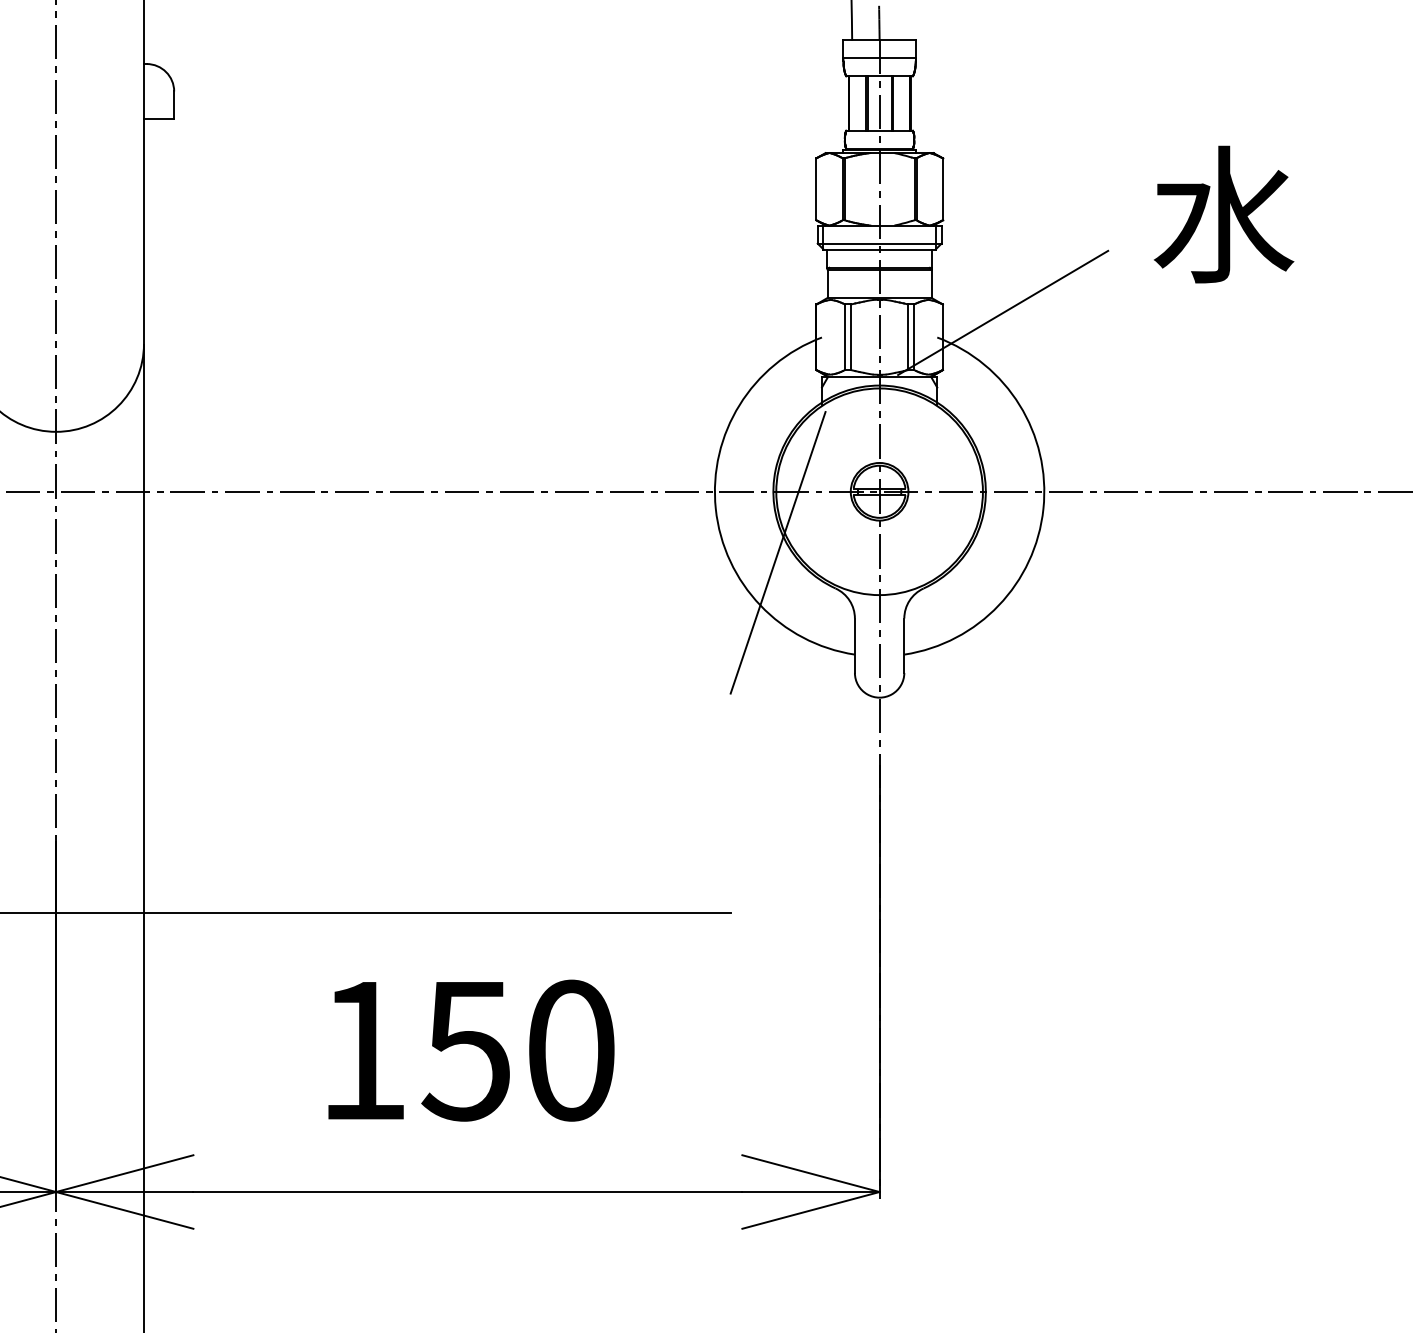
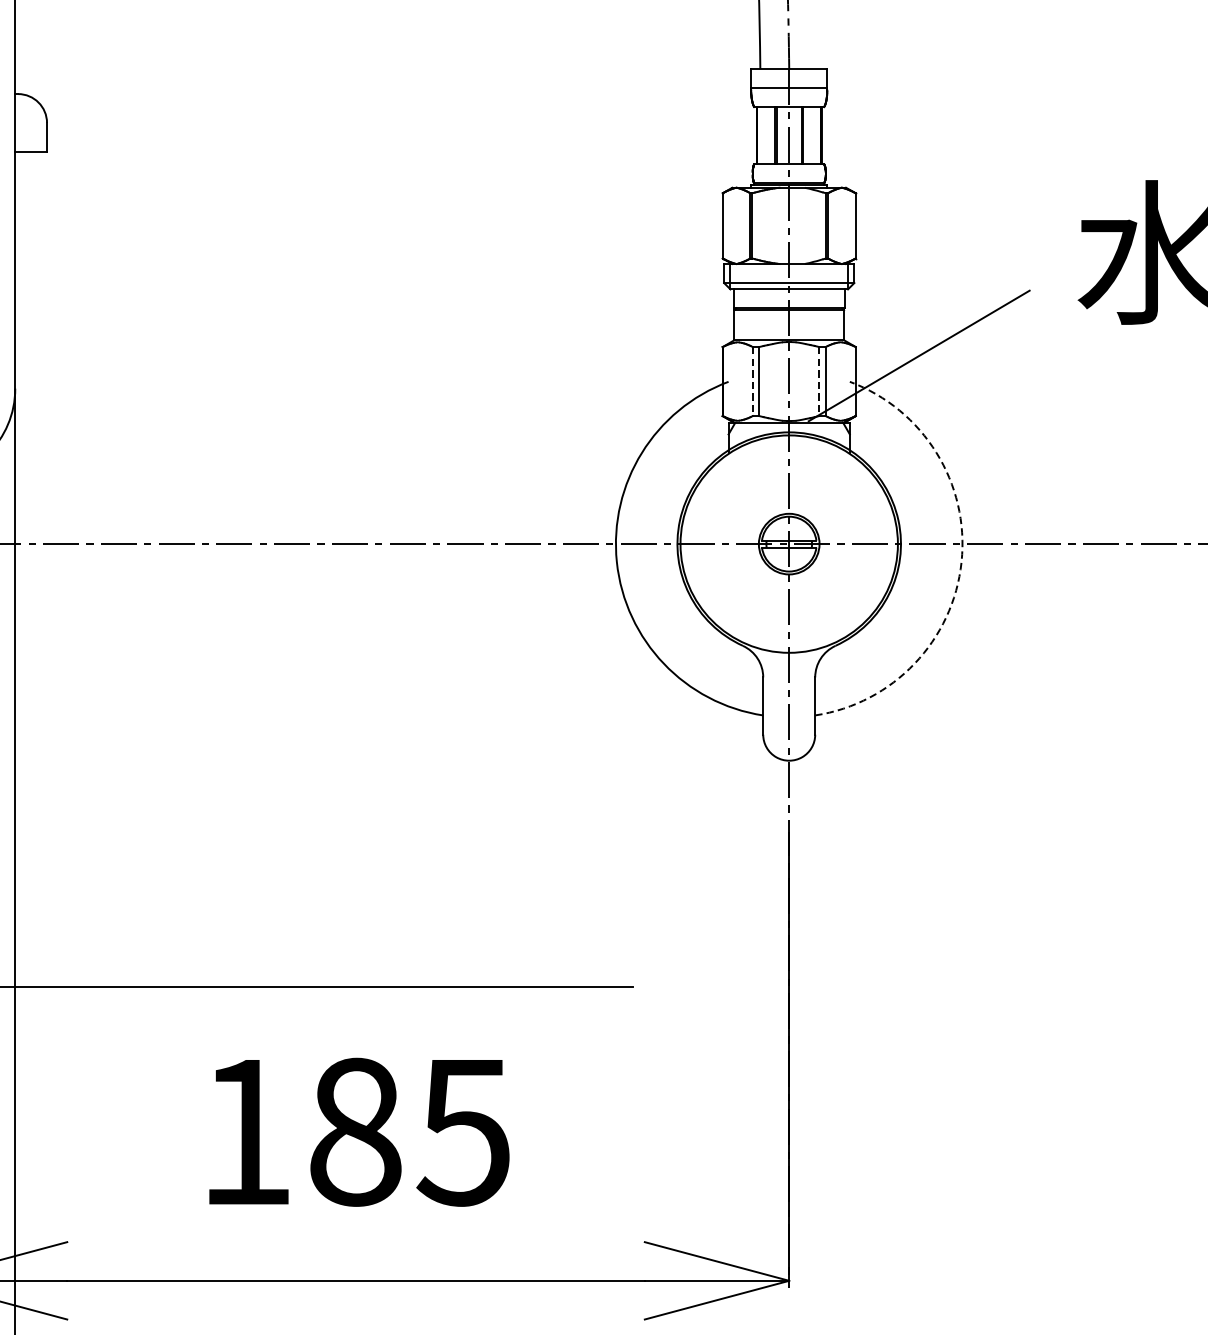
line: (845, 337) -> (753, 381), solid -> dashed
line: (908, 337) -> (819, 381), solid -> dashed
arc: (1043, 508) -> (961, 561), solid -> dashed
line: (777, 552) -> (681, 607), removed
text: (517, 1050) -> (408, 1131), 150 -> 185

